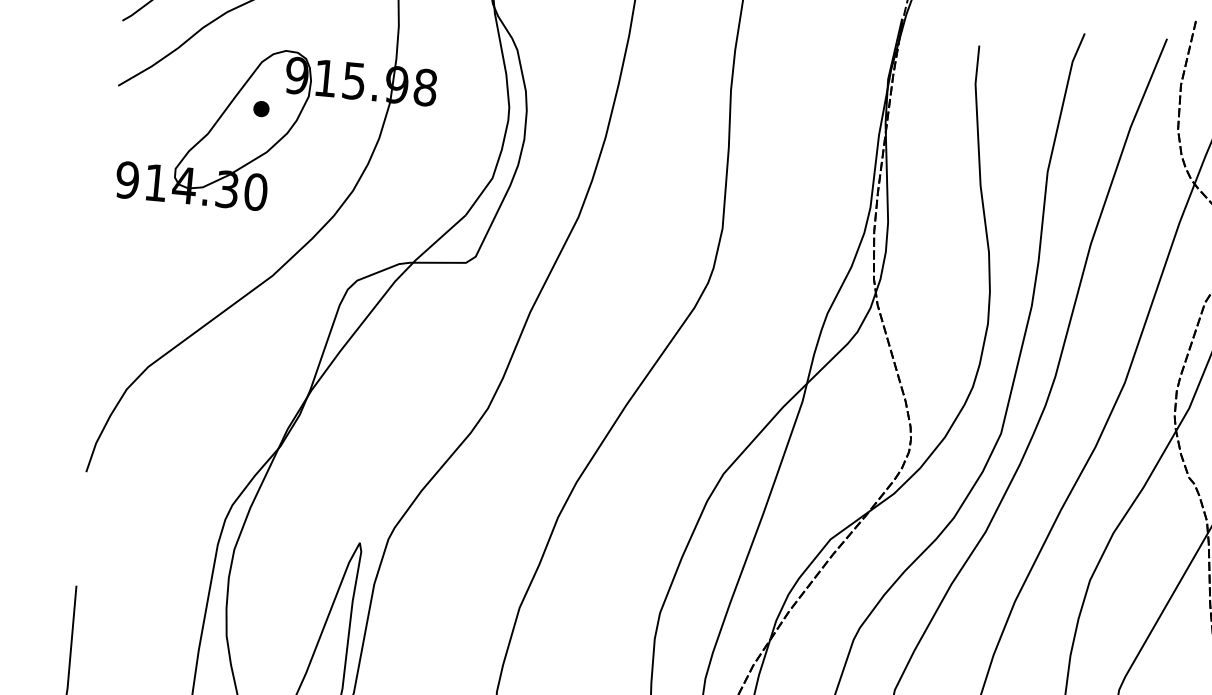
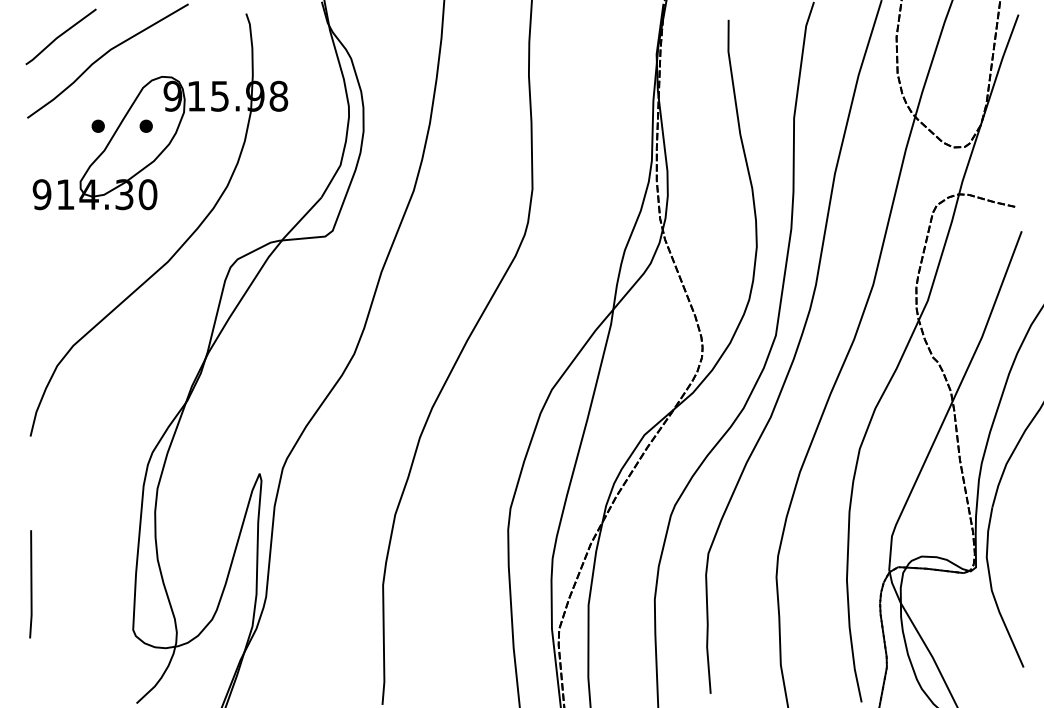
part: (202, 102) -> (97, 125), added

